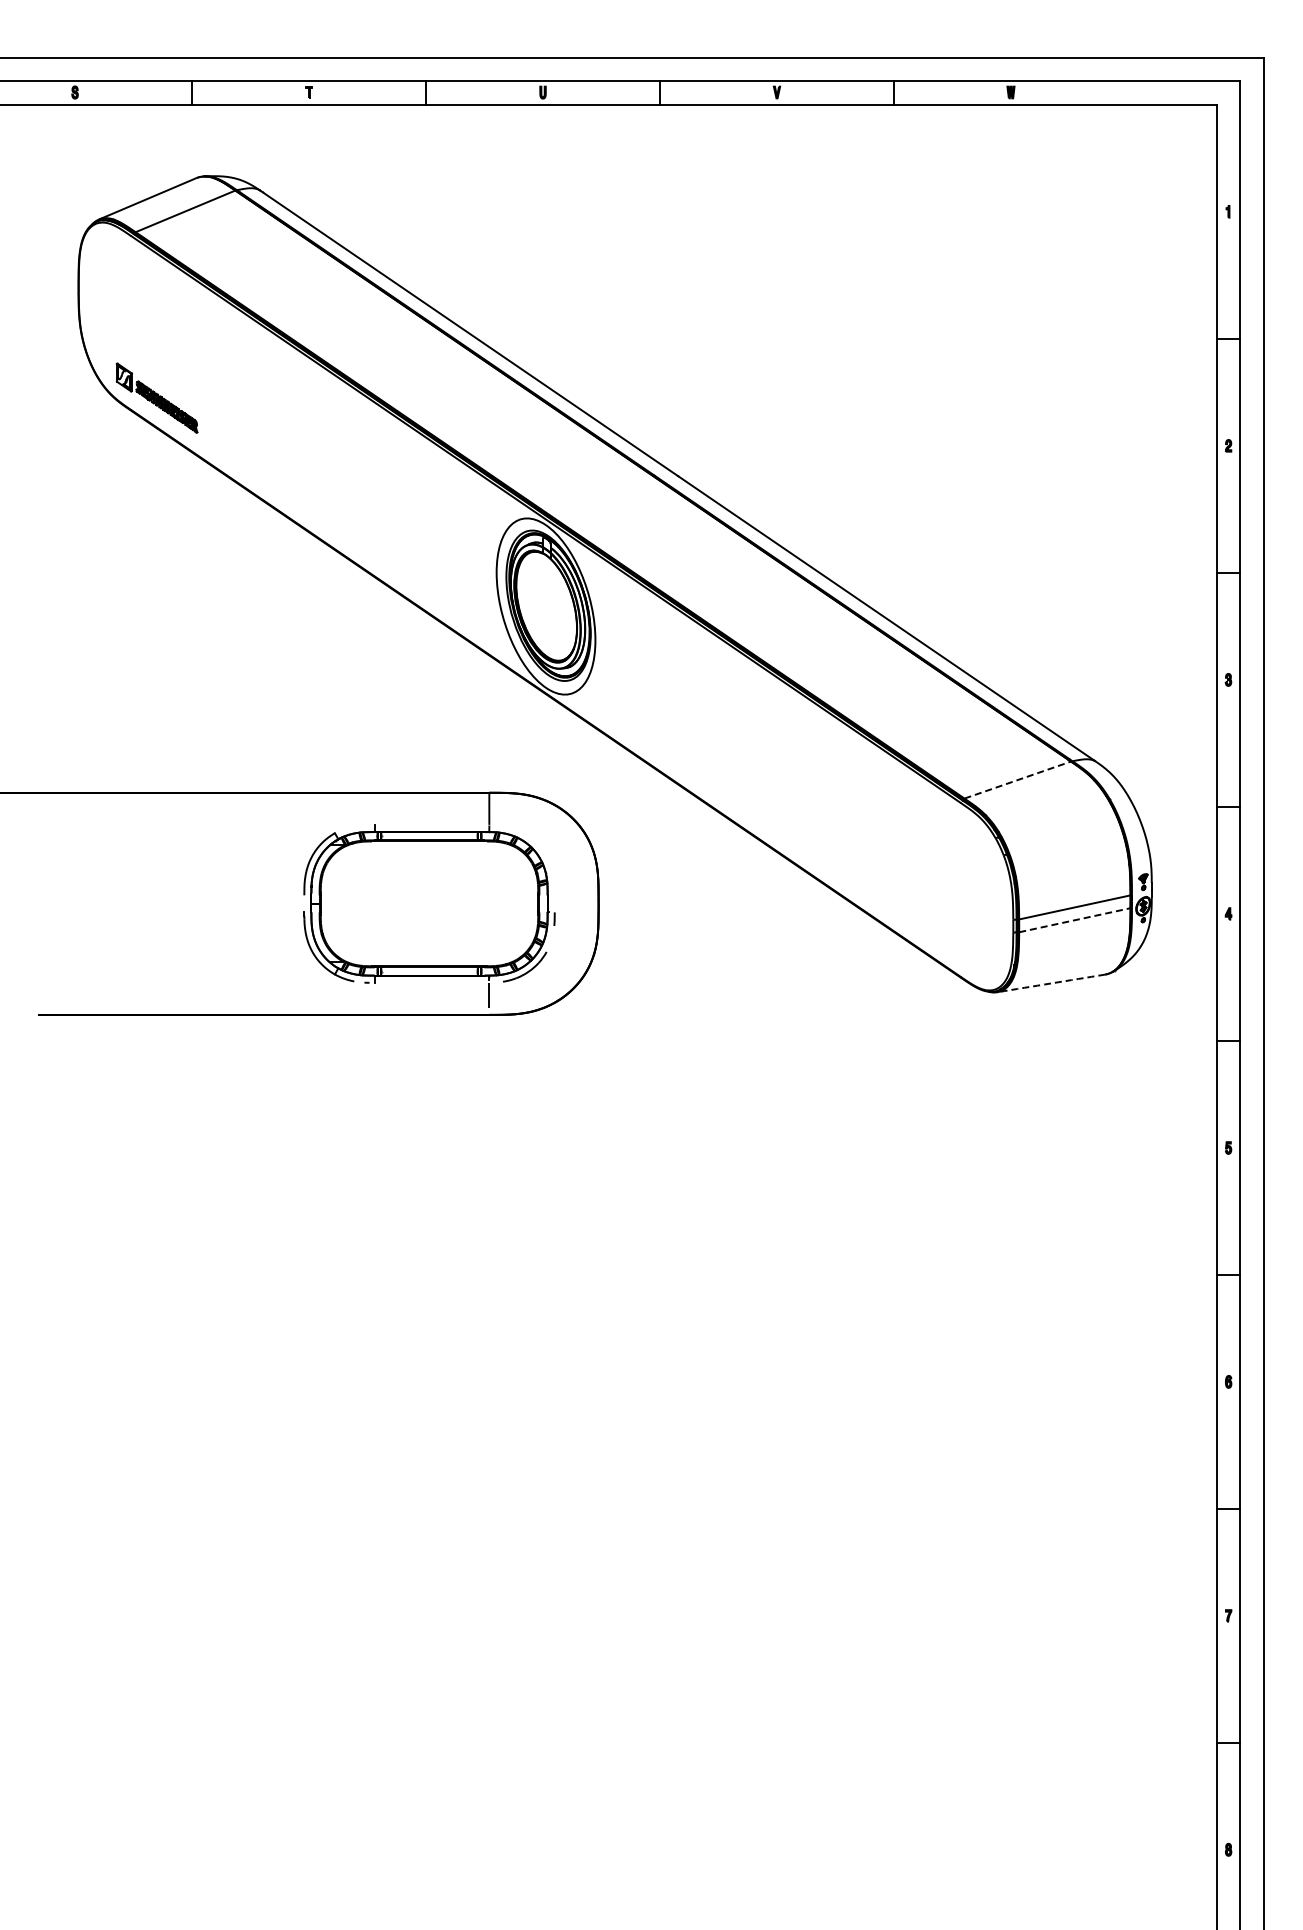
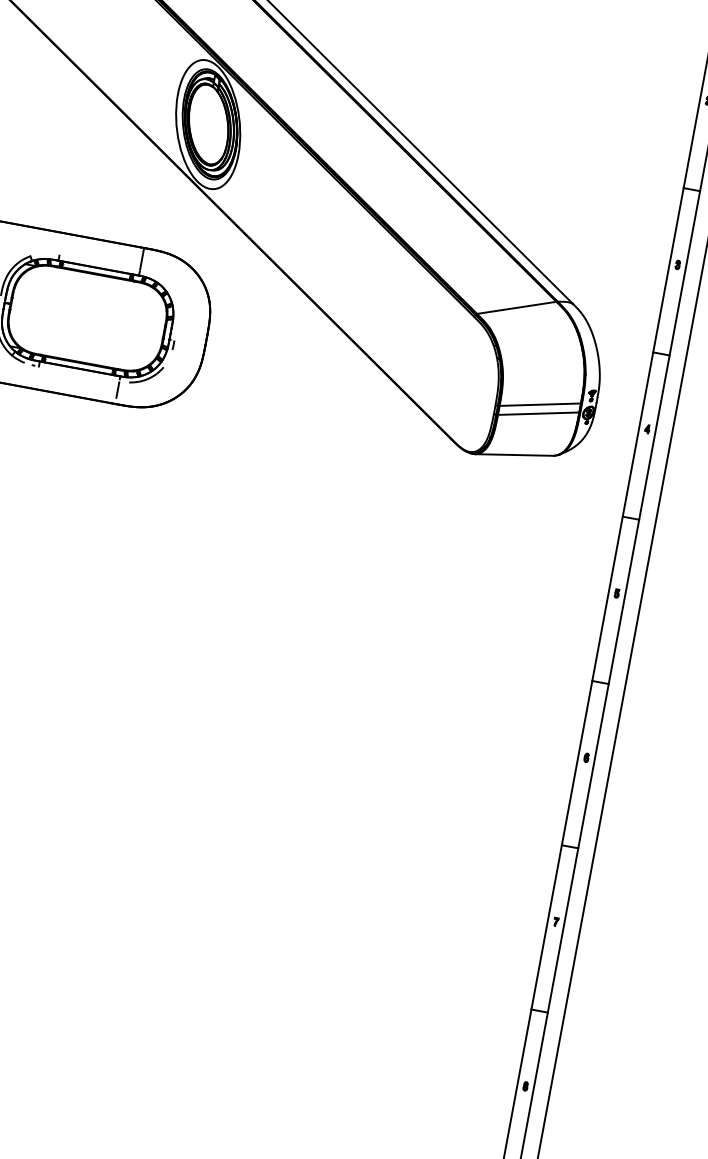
line: (1018, 779) -> (517, 307), dashed -> solid
line: (1074, 920) -> (538, 413), dashed -> solid
arc: (1051, 983) -> (514, 455), dashed -> solid

